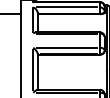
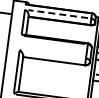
line: (66, 7) -> (57, 14), solid -> dashed
line: (66, 47) -> (52, 53), removed
line: (68, 54) -> (53, 60), removed

